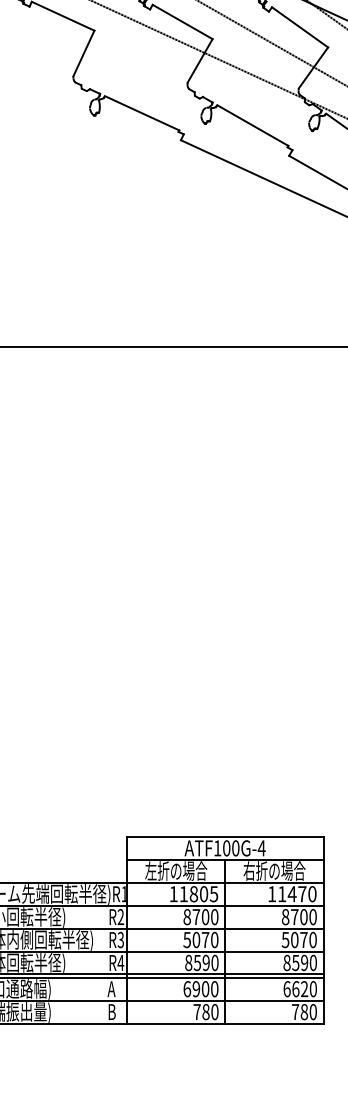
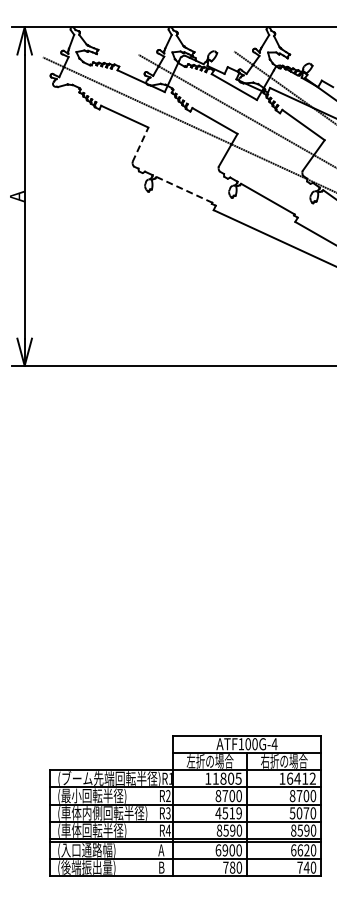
line: (83, 53) -> (140, 144), solid -> dashed
line: (142, 112) -> (184, 189), solid -> dashed
text: (297, 893) -> (301, 778), 11470 -> 16412
text: (200, 940) -> (228, 813), 5070 -> 4519
text: (304, 1011) -> (306, 867), 780 -> 740

